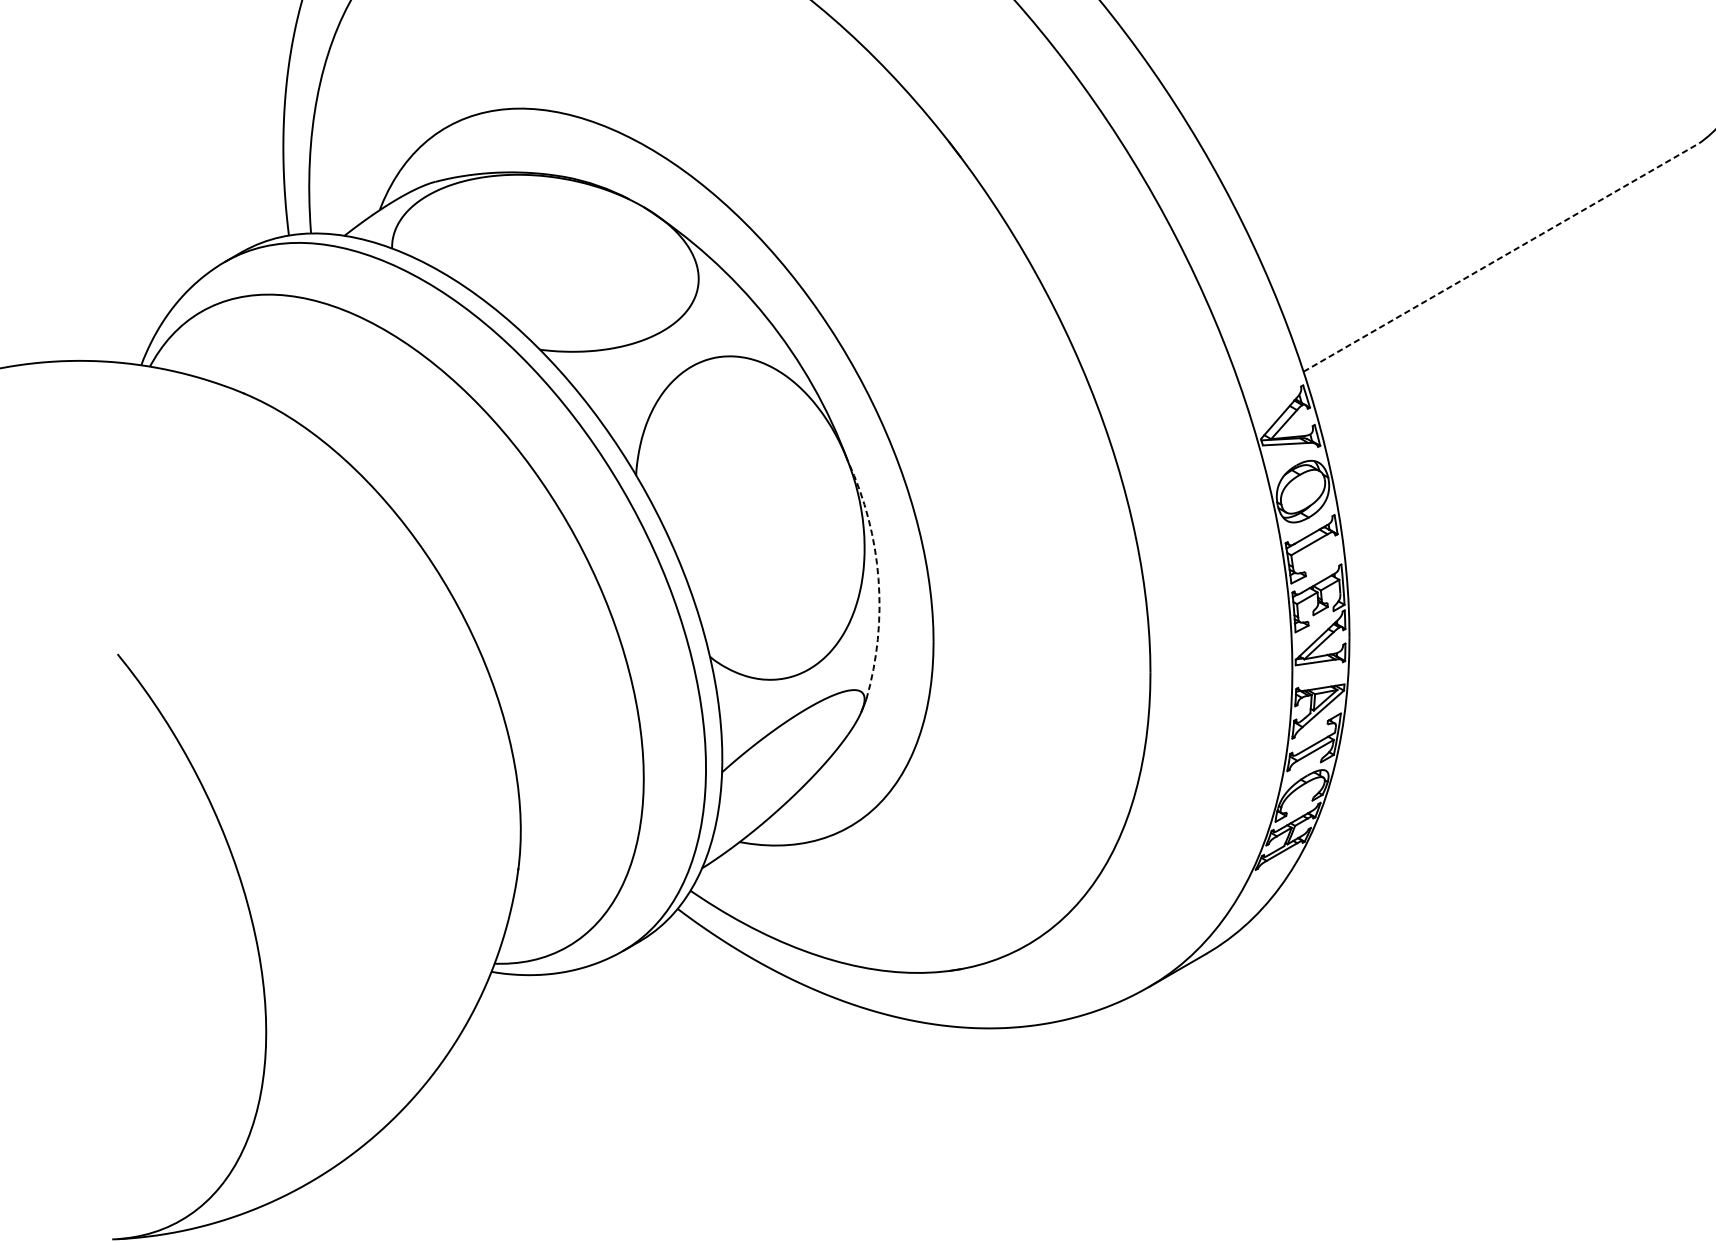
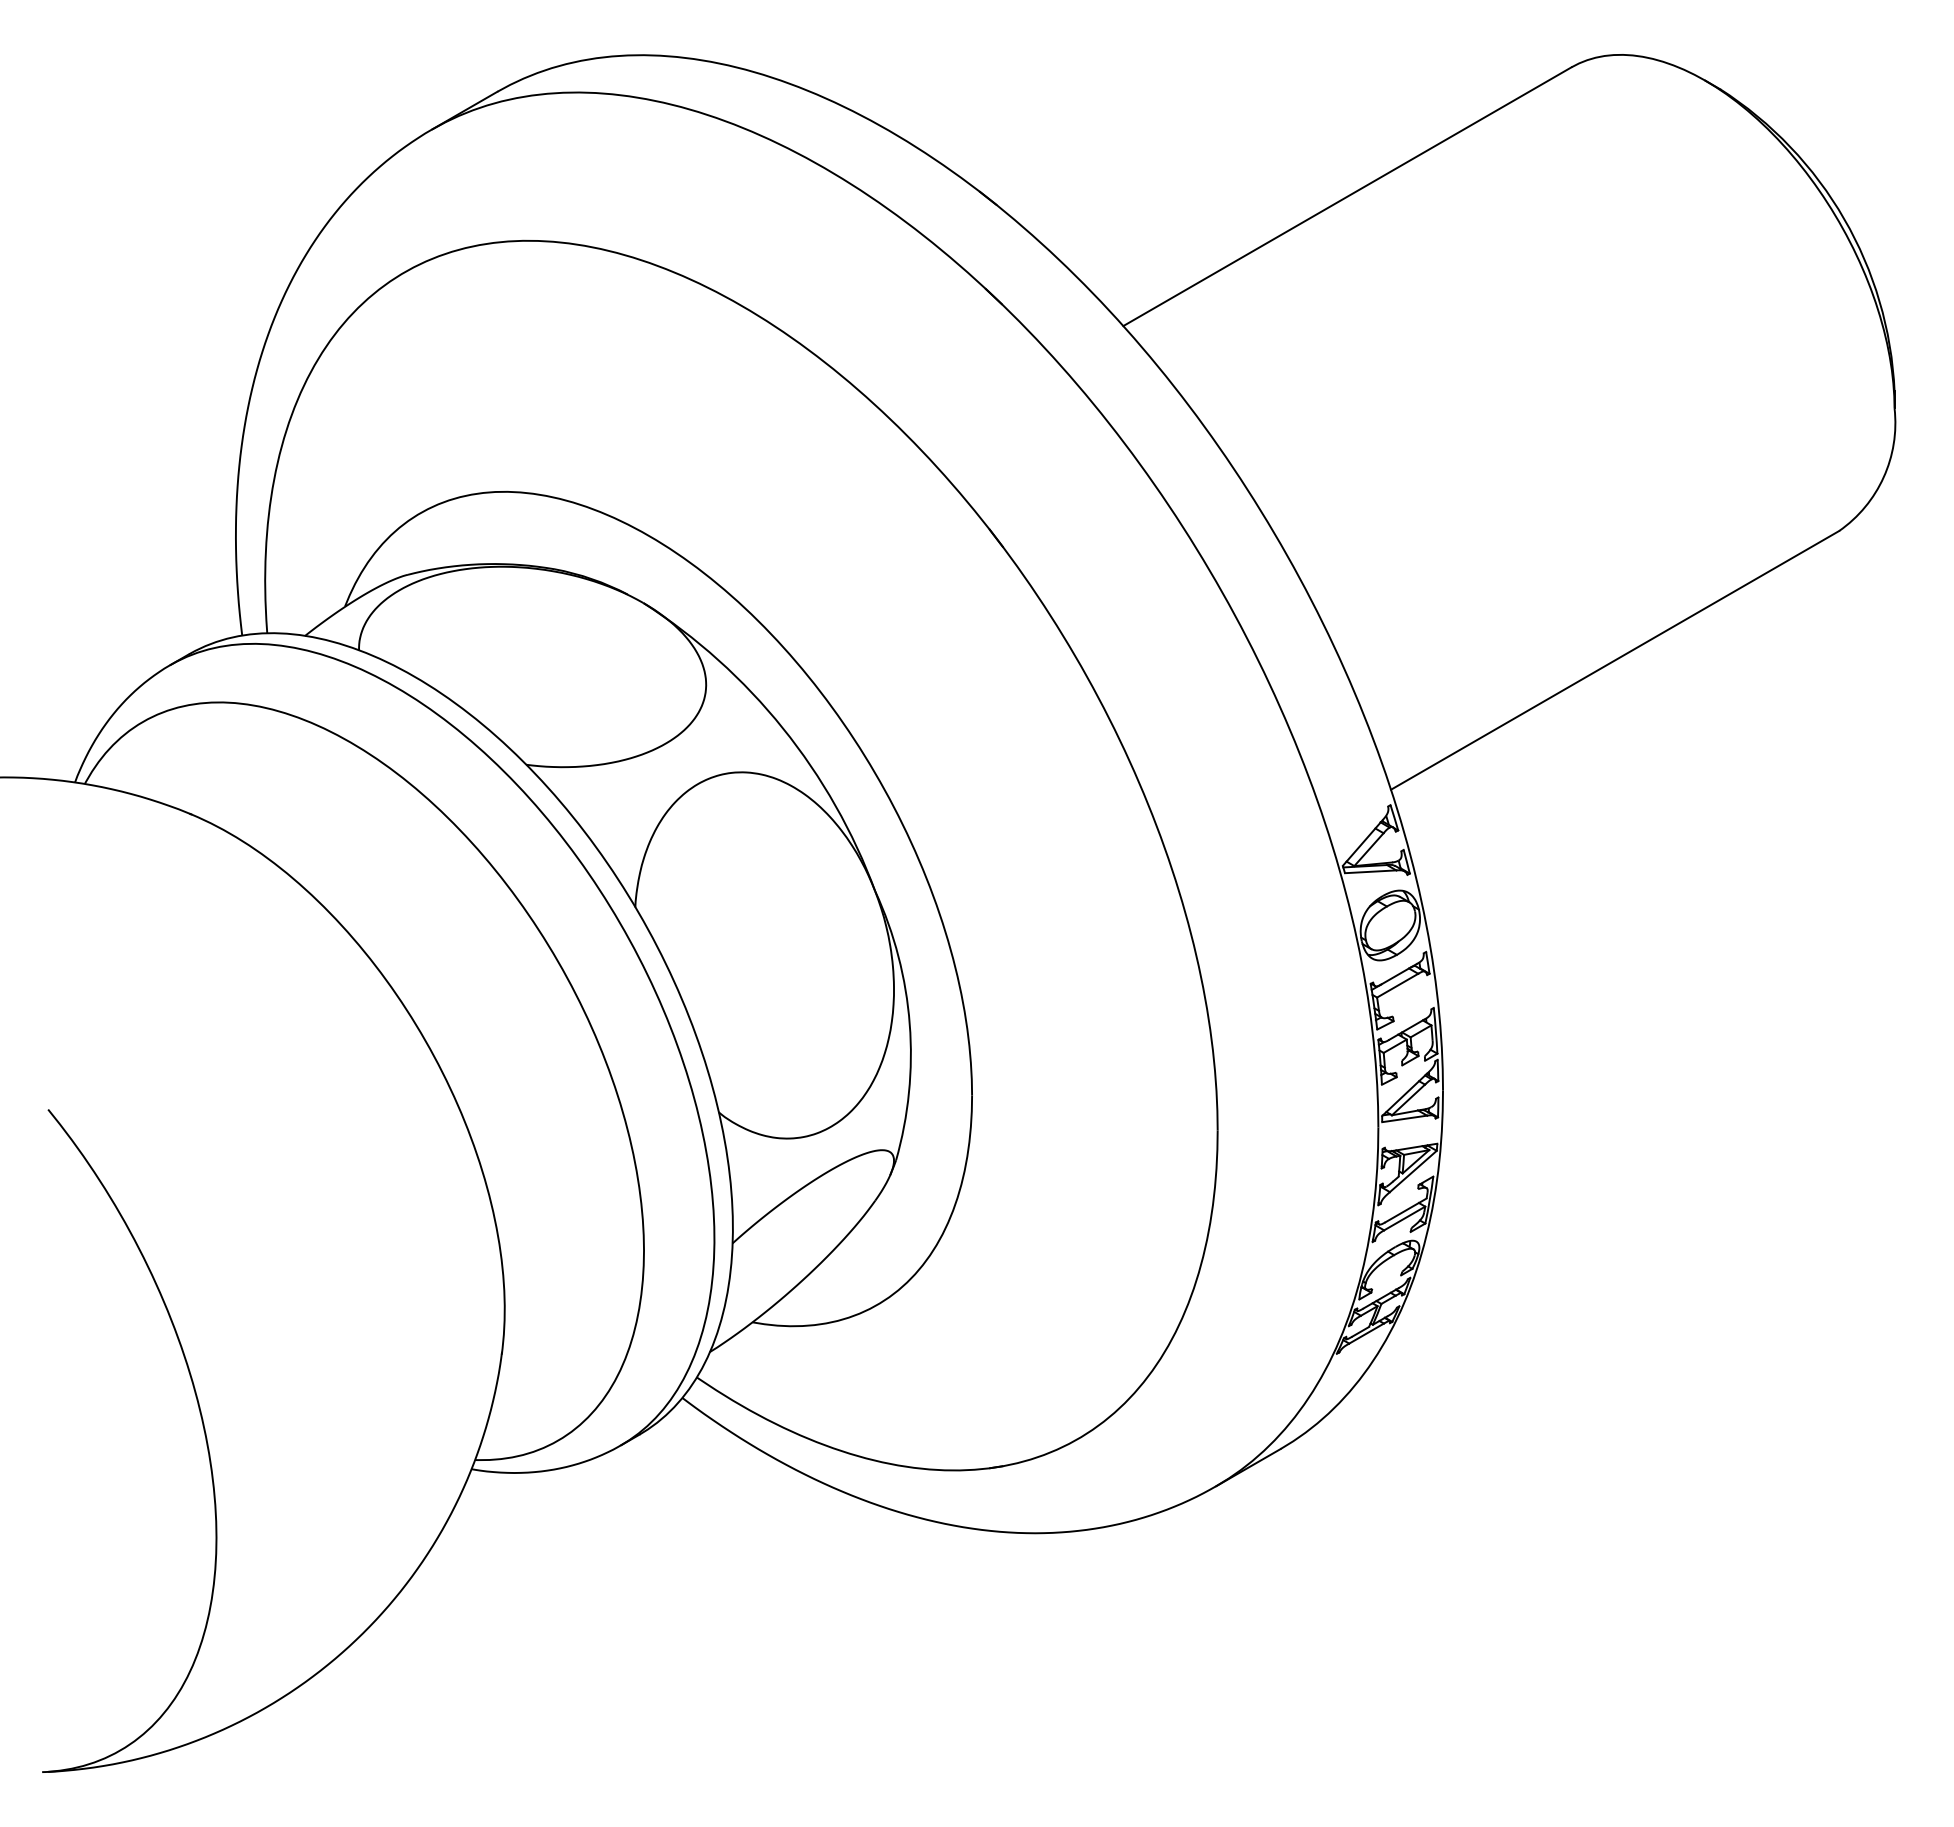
line: (1501, 257) -> (1615, 660), dashed -> solid
arc: (878, 579) -> (909, 1024), dashed -> solid

